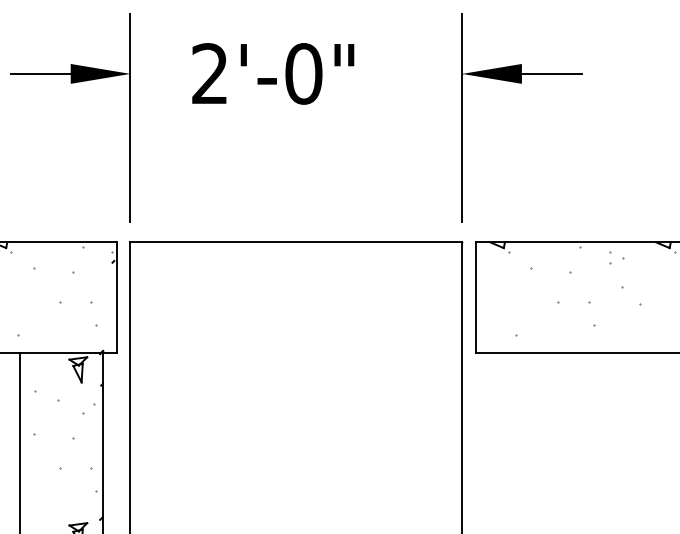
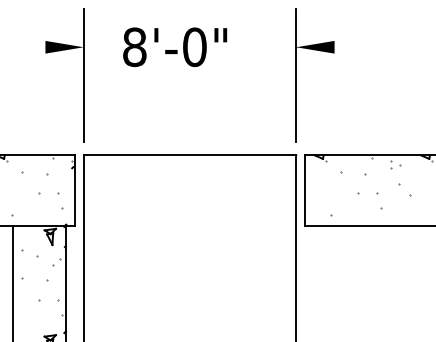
line: (41, 74) -> (26, 47), removed
text: (209, 74) -> (134, 47), 2'-0" -> 8'-0"
line: (551, 74) -> (353, 47), removed

